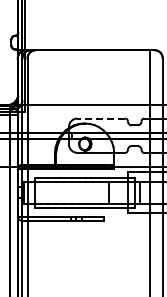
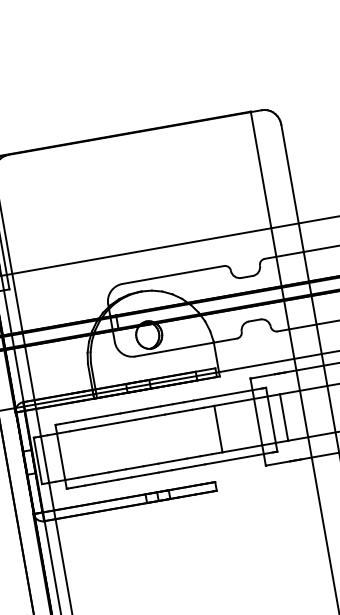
line: (101, 118) -> (173, 274), dashed -> solid

